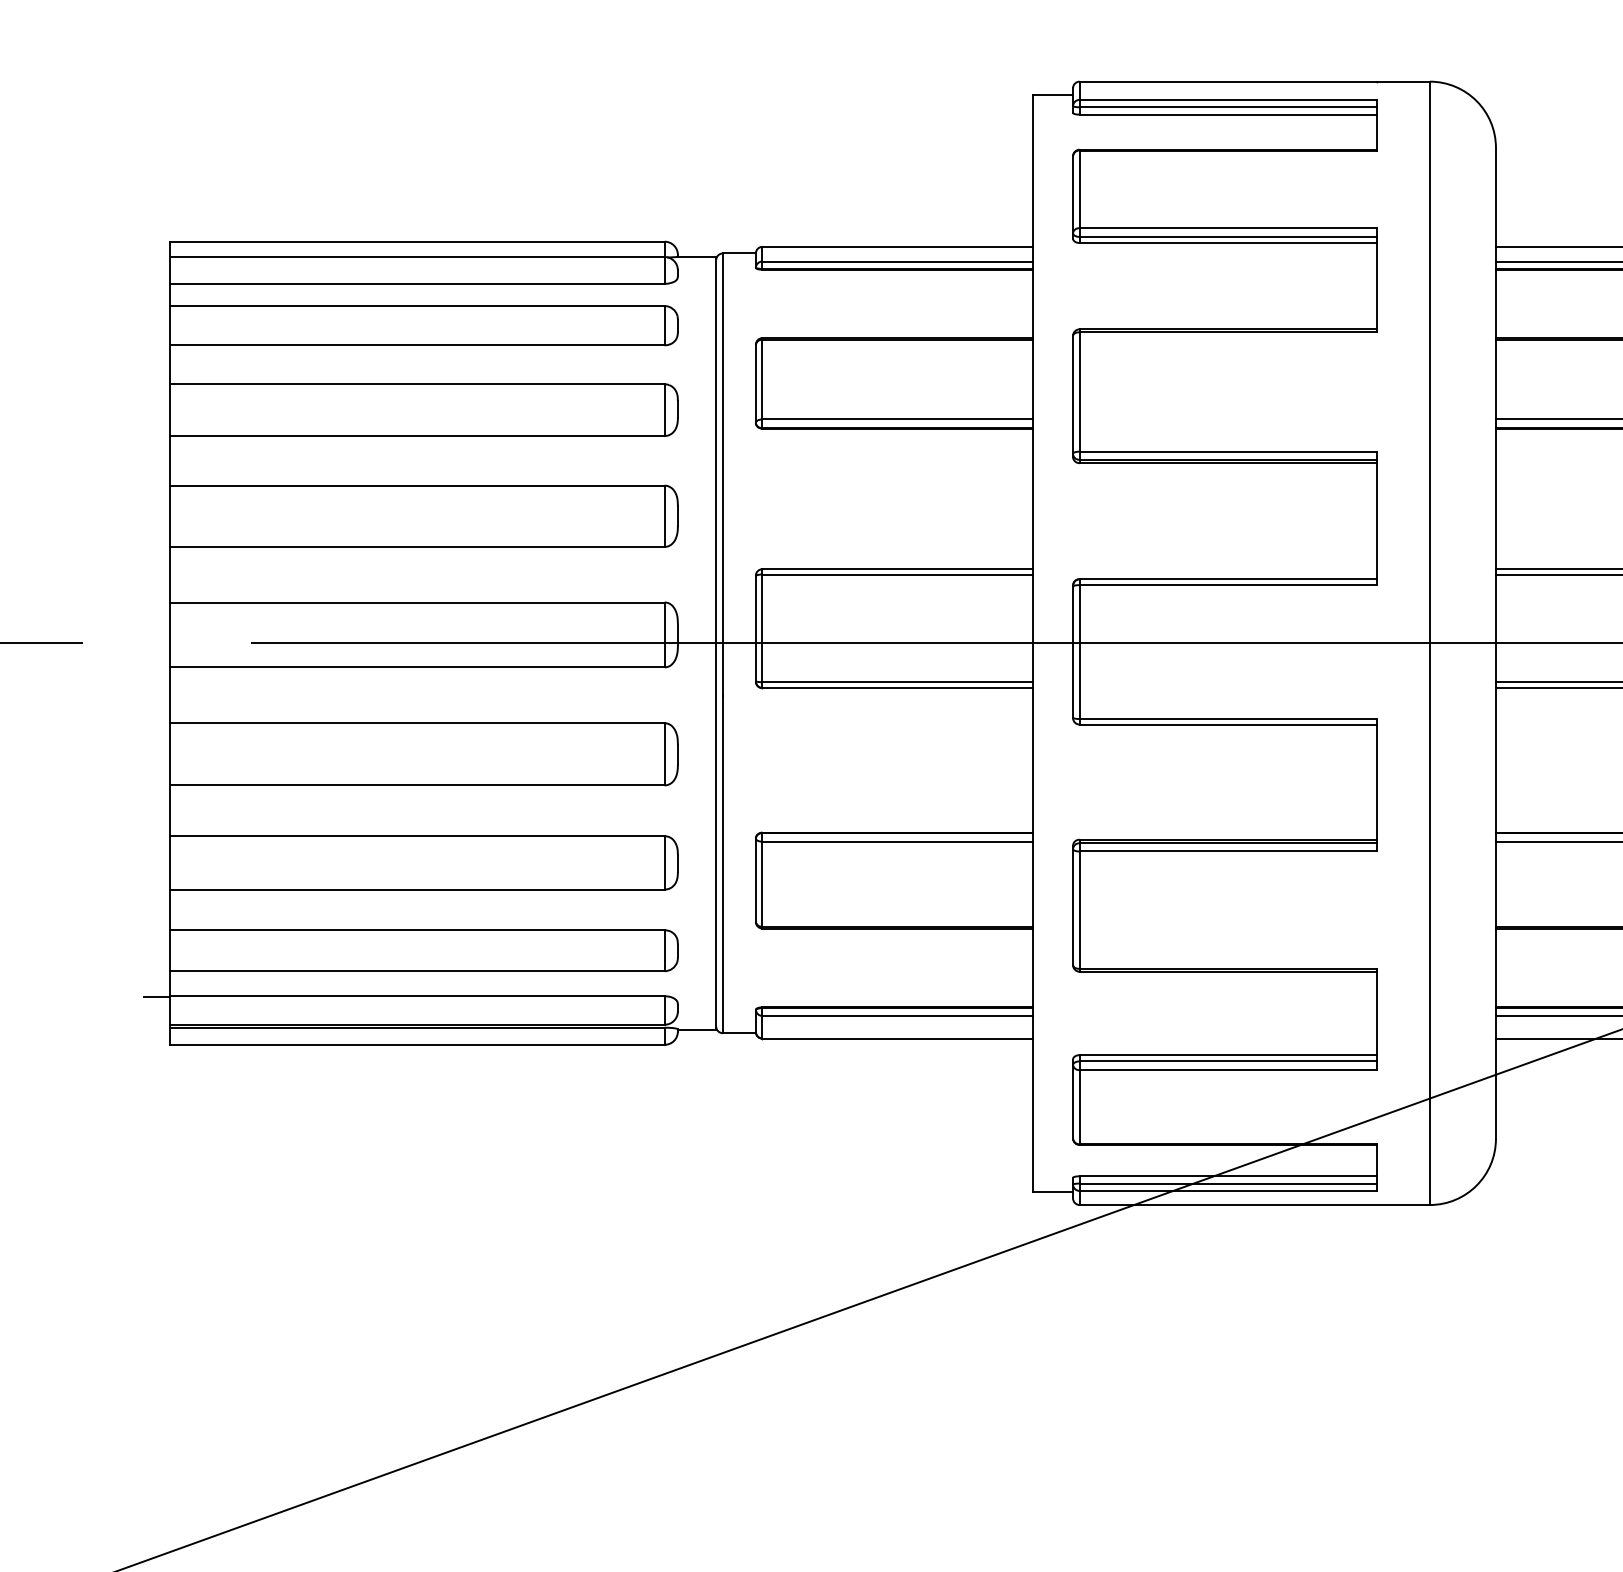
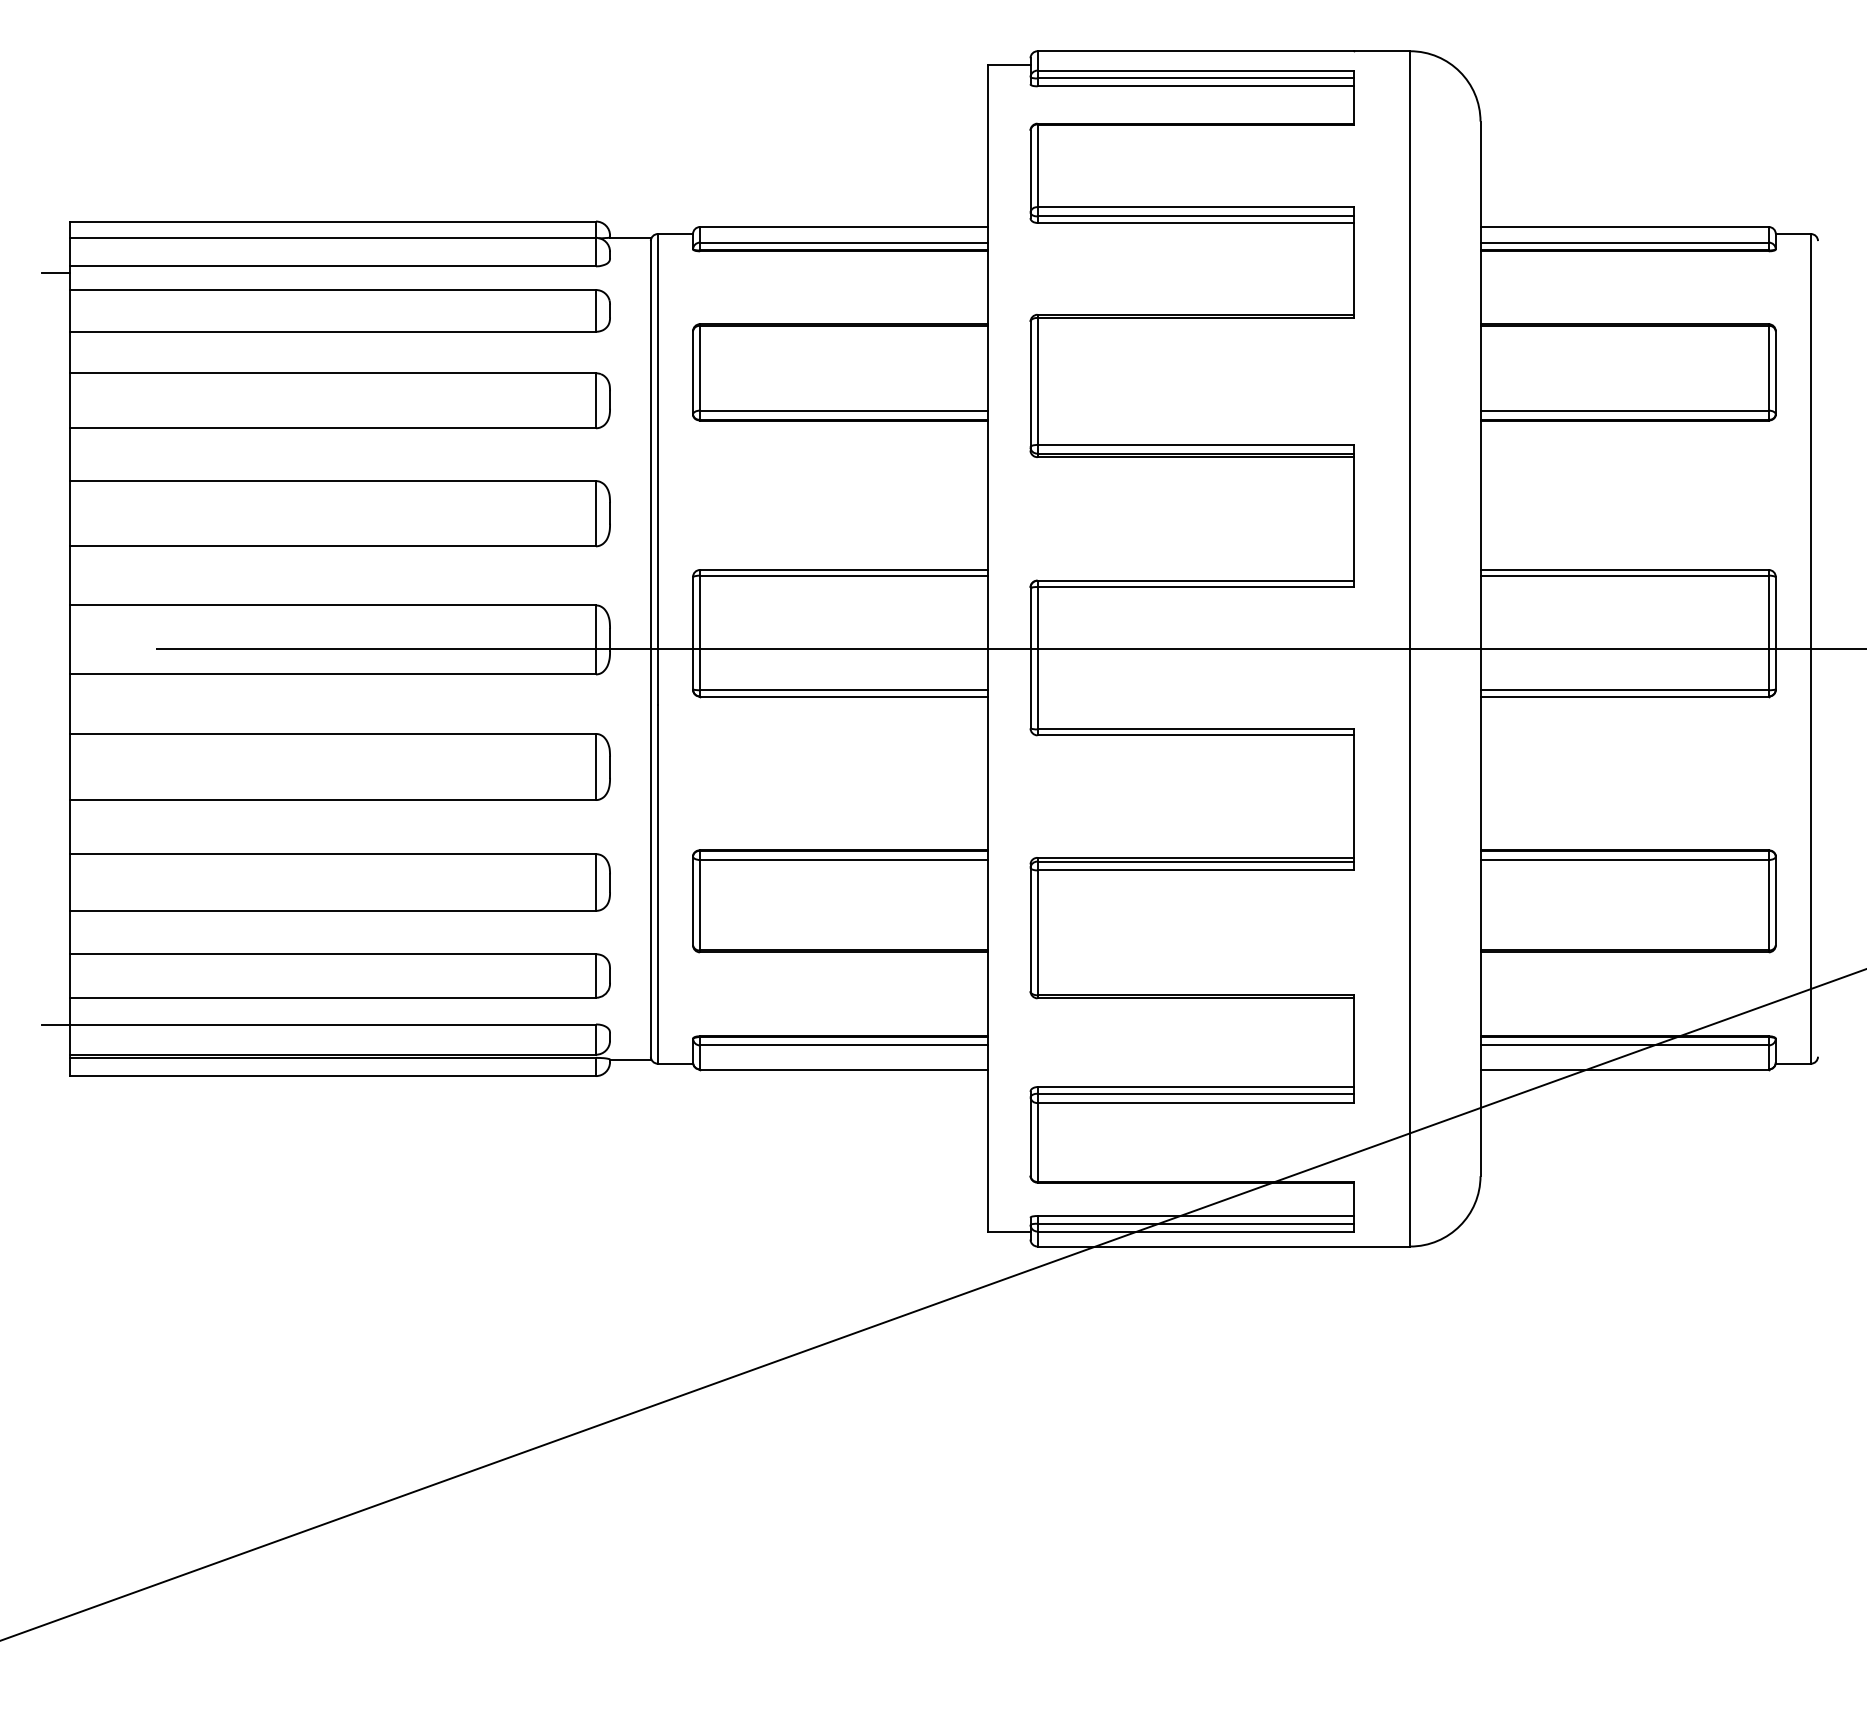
line: (156, 289) -> (55, 272), added

